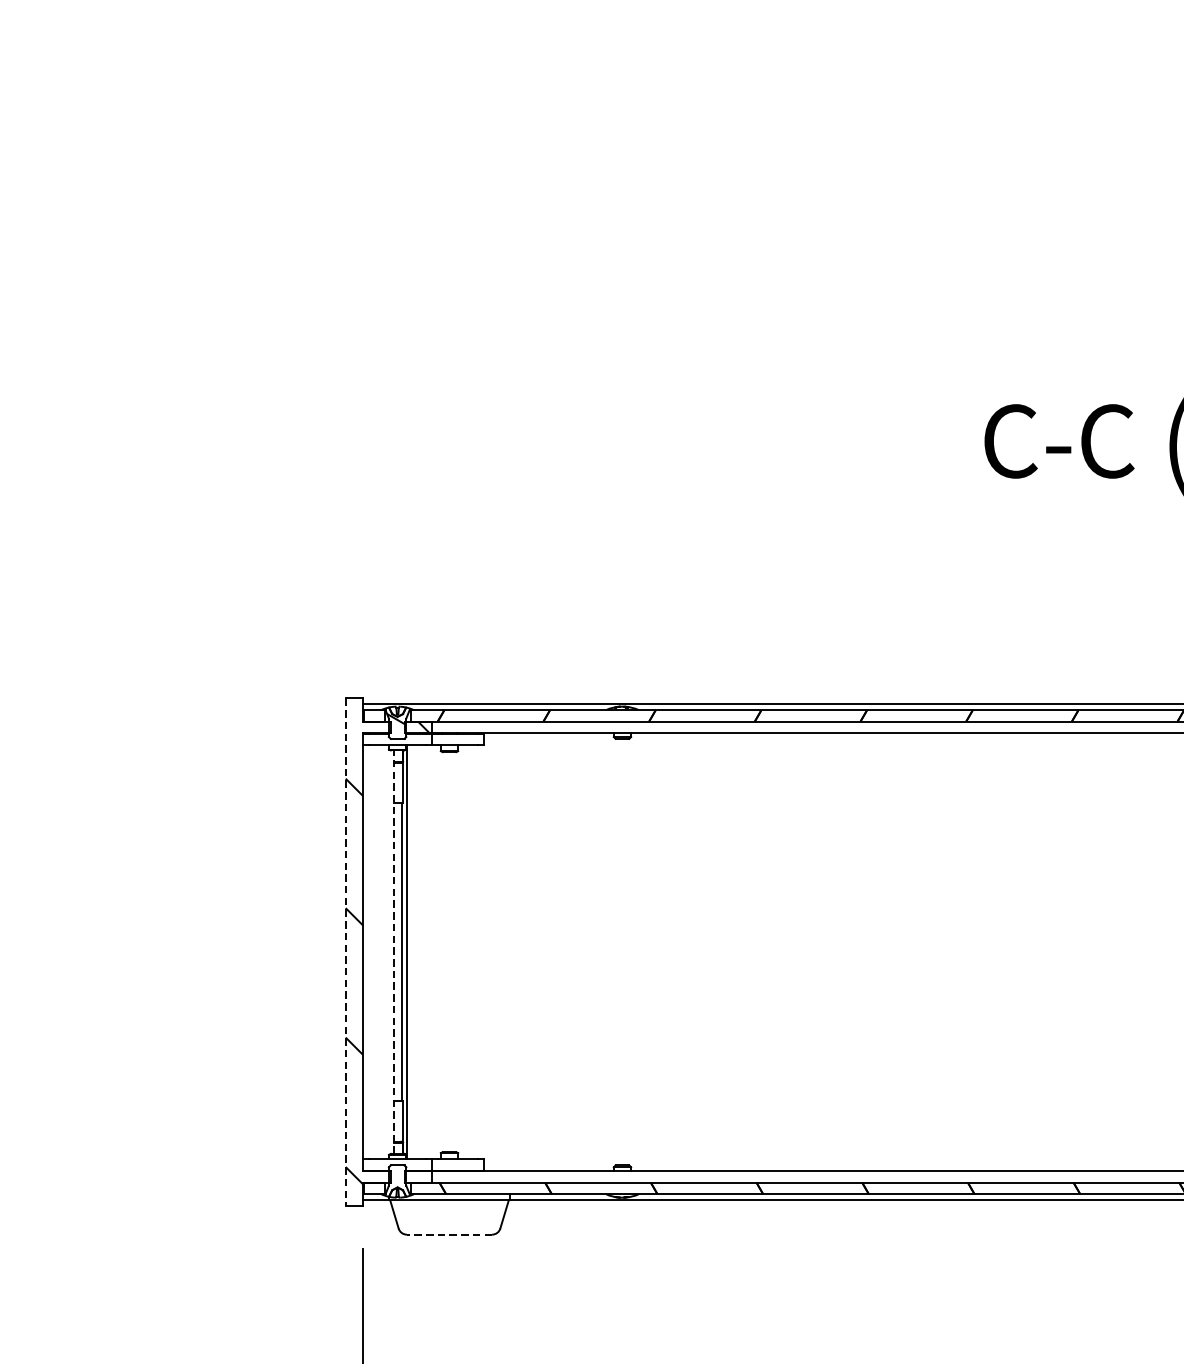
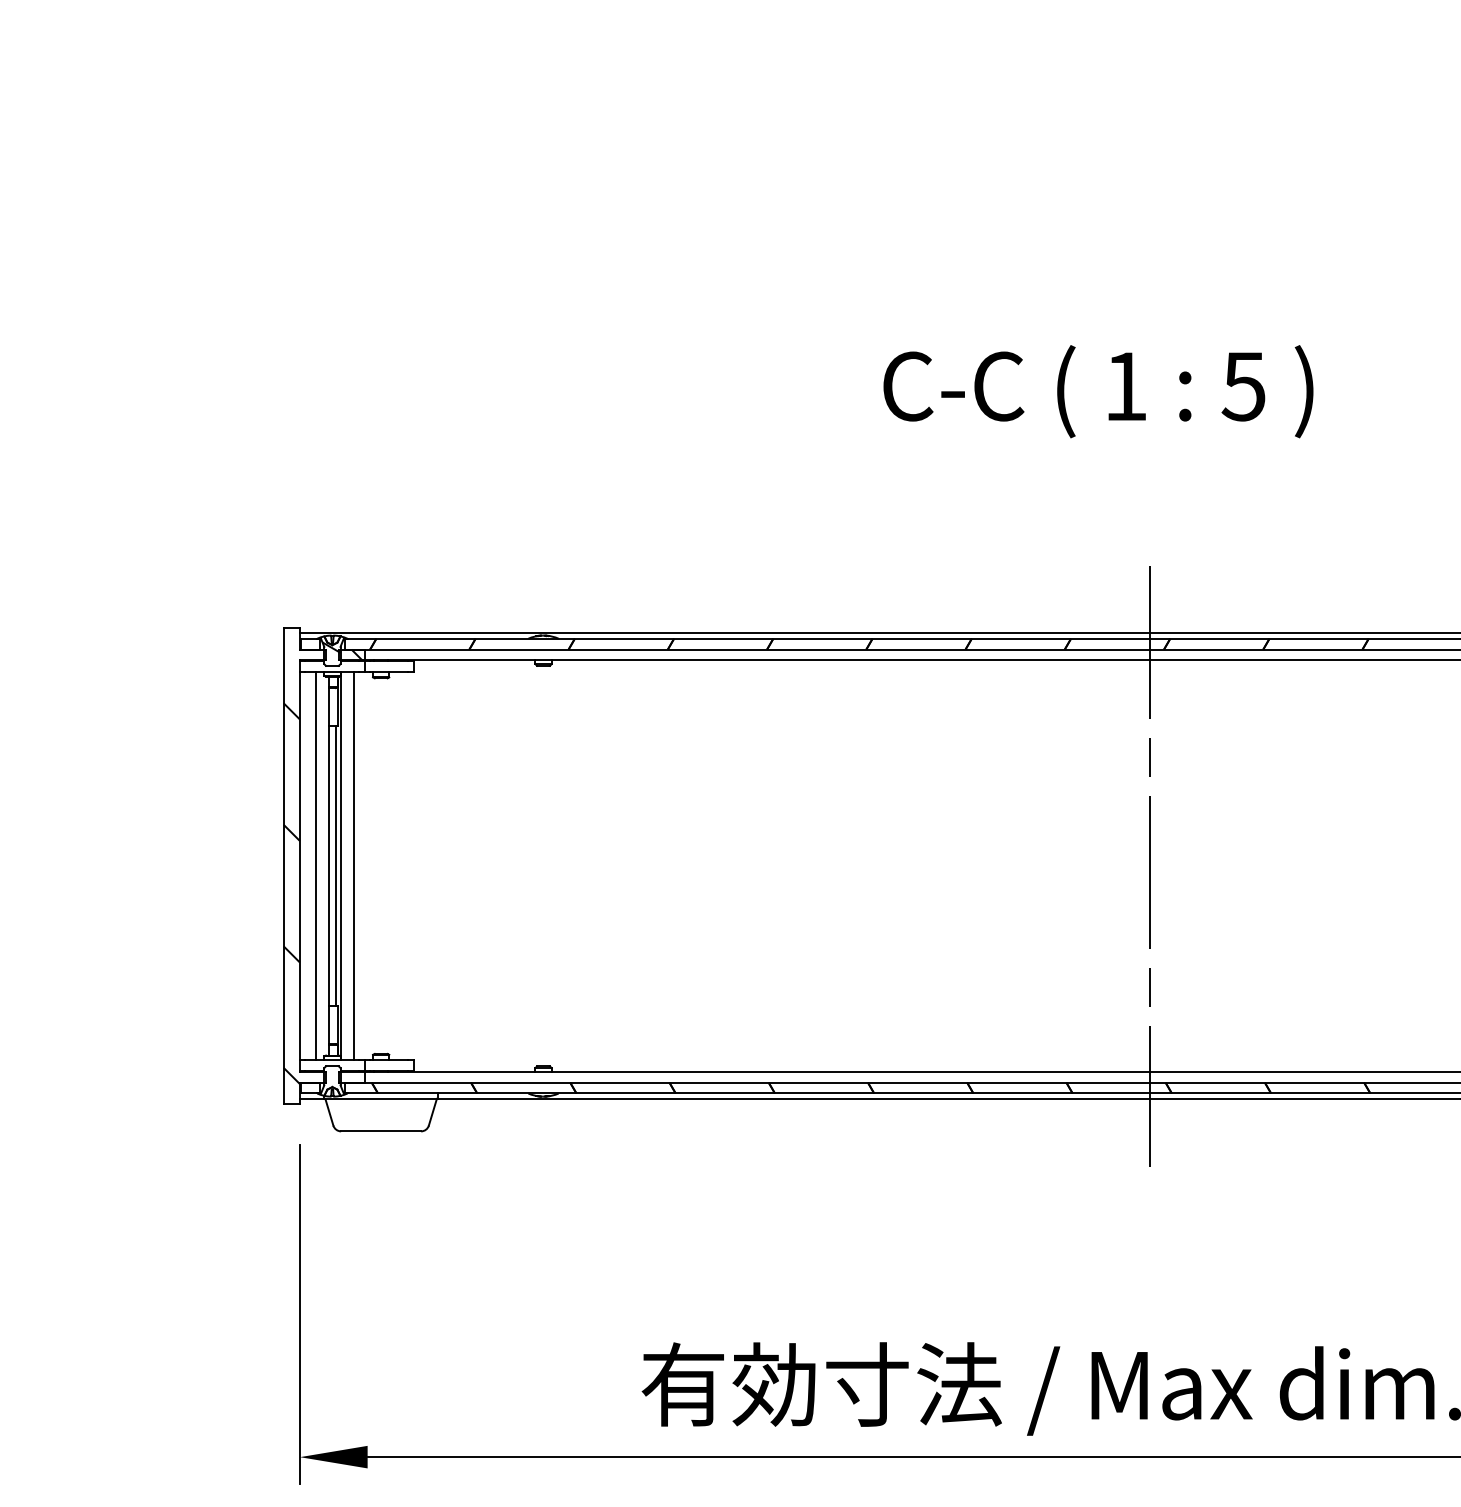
line: (380, 951) -> (316, 865), added
line: (394, 951) -> (329, 865), dashed -> solid
line: (421, 951) -> (354, 865), added
line: (345, 952) -> (283, 866), dashed -> solid
line: (449, 1234) -> (381, 1131), dashed -> solid

